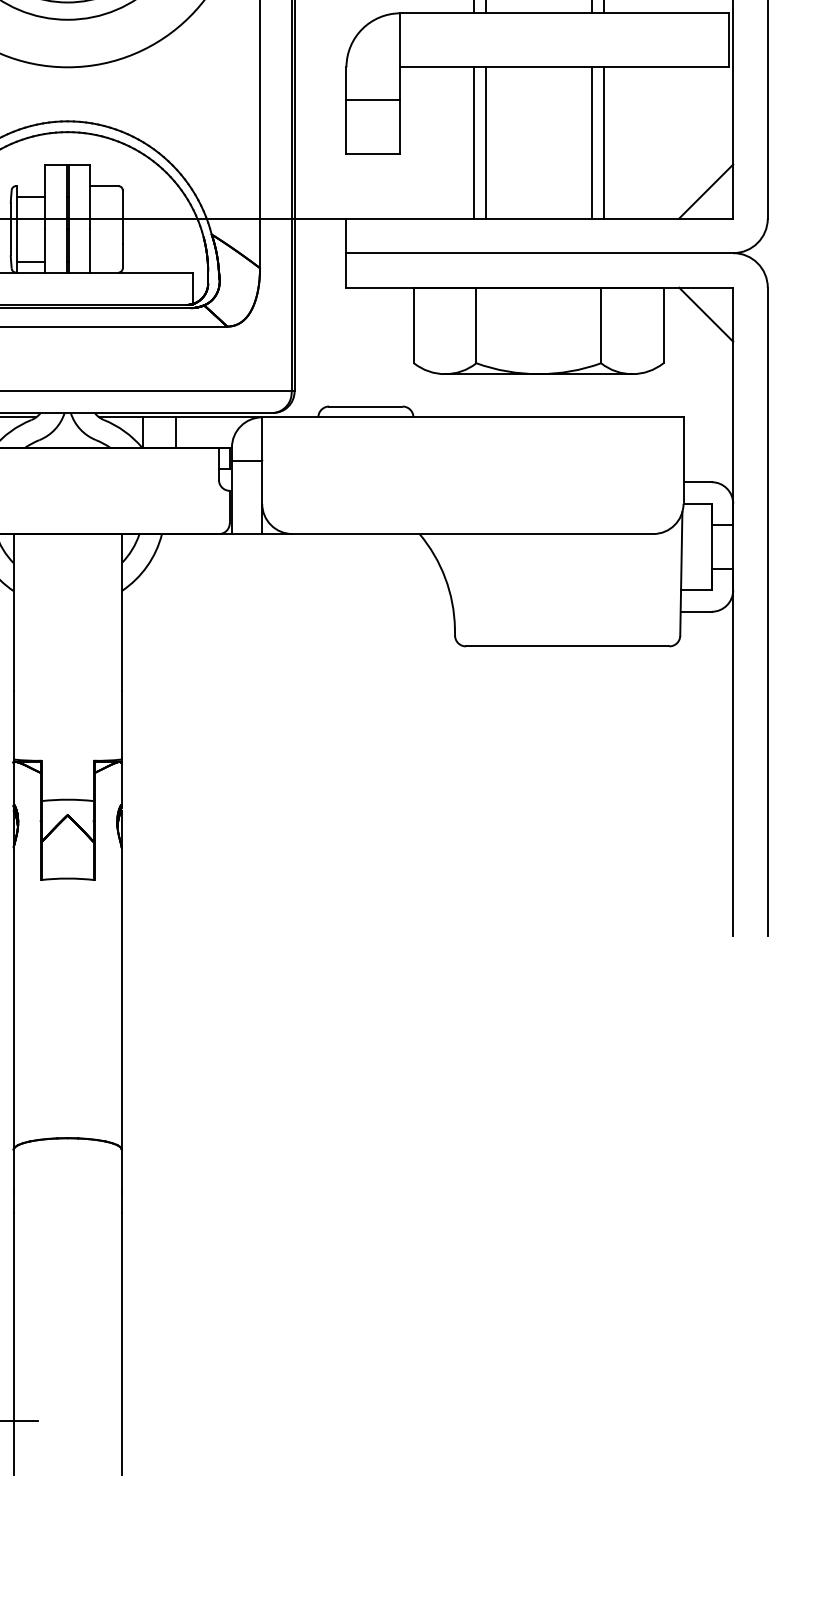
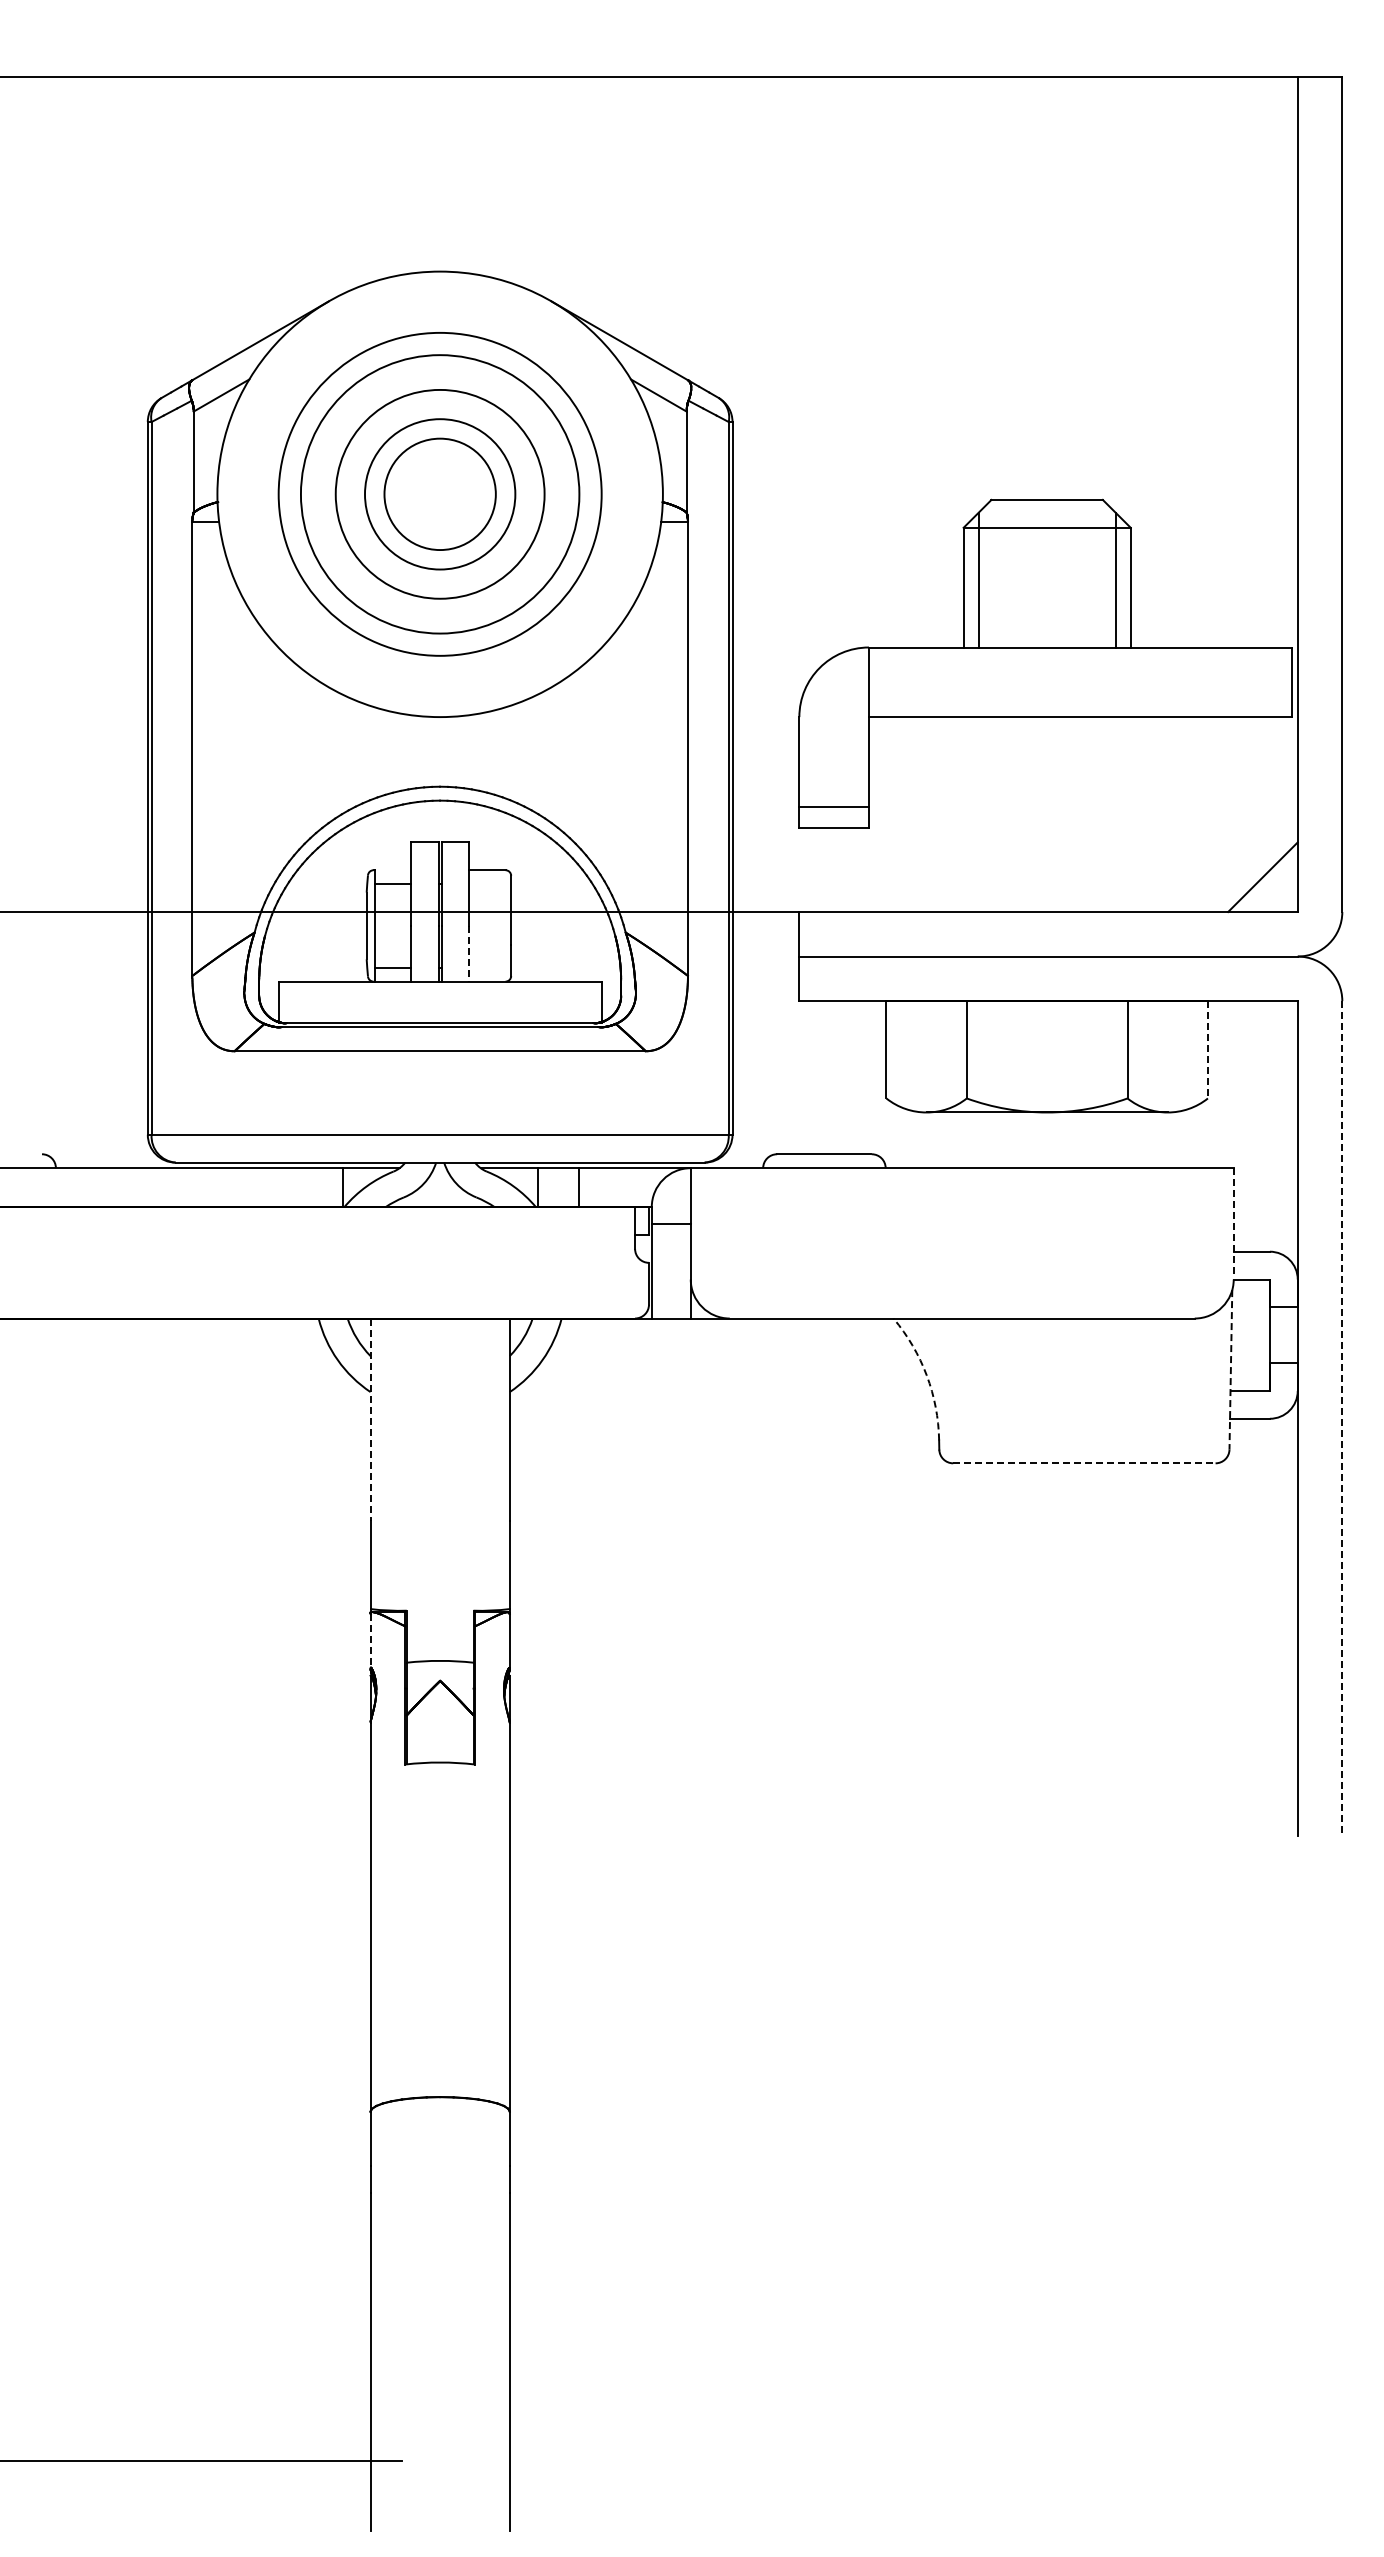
line: (372, 99) -> (833, 806), moved
line: (473, 142) -> (963, 814), removed
line: (485, 142) -> (978, 814), removed
line: (591, 142) -> (1115, 814), removed
line: (603, 142) -> (1130, 814), removed
line: (90, 250) -> (469, 953), solid -> dashed
line: (705, 314) -> (1262, 1035), removed
line: (663, 325) -> (1207, 1049), solid -> dashed
line: (683, 459) -> (1233, 1222), solid -> dashed
line: (681, 573) -> (1230, 1369), solid -> dashed
arc: (445, 578) -> (926, 1375), solid -> dashed
line: (767, 611) -> (1342, 1418), solid -> dashed
line: (13, 613) -> (370, 1420), solid -> dashed
line: (567, 646) -> (1084, 1463), solid -> dashed
line: (13, 784) -> (370, 1641), solid -> dashed

